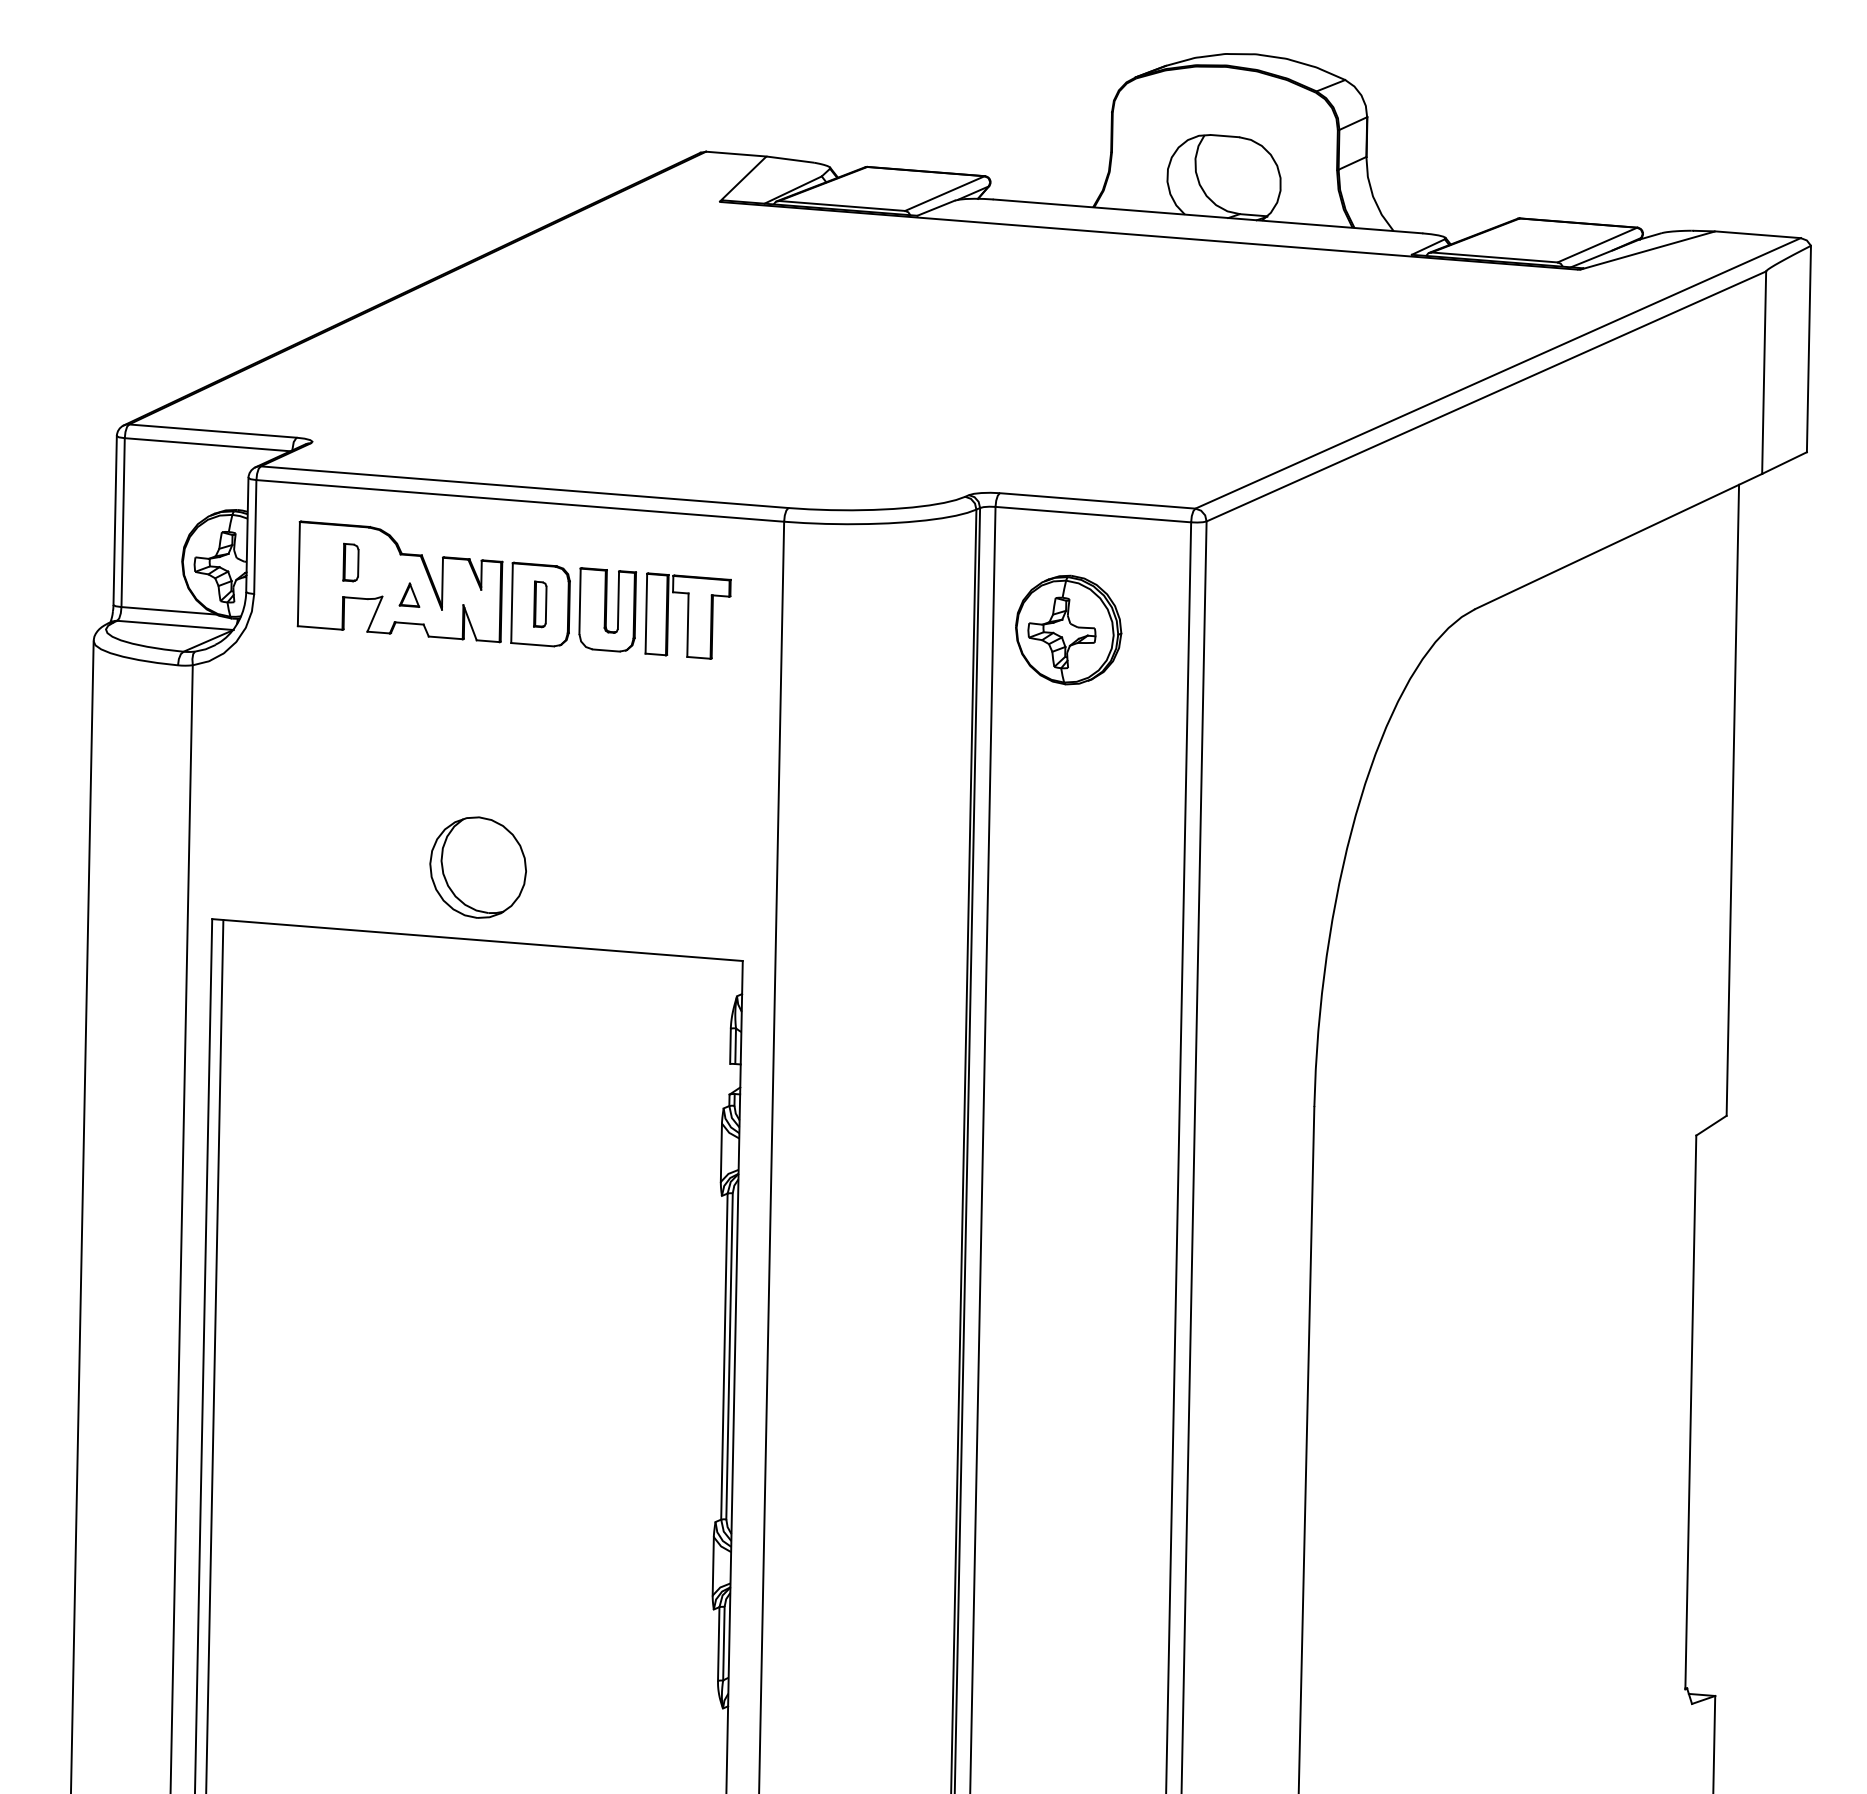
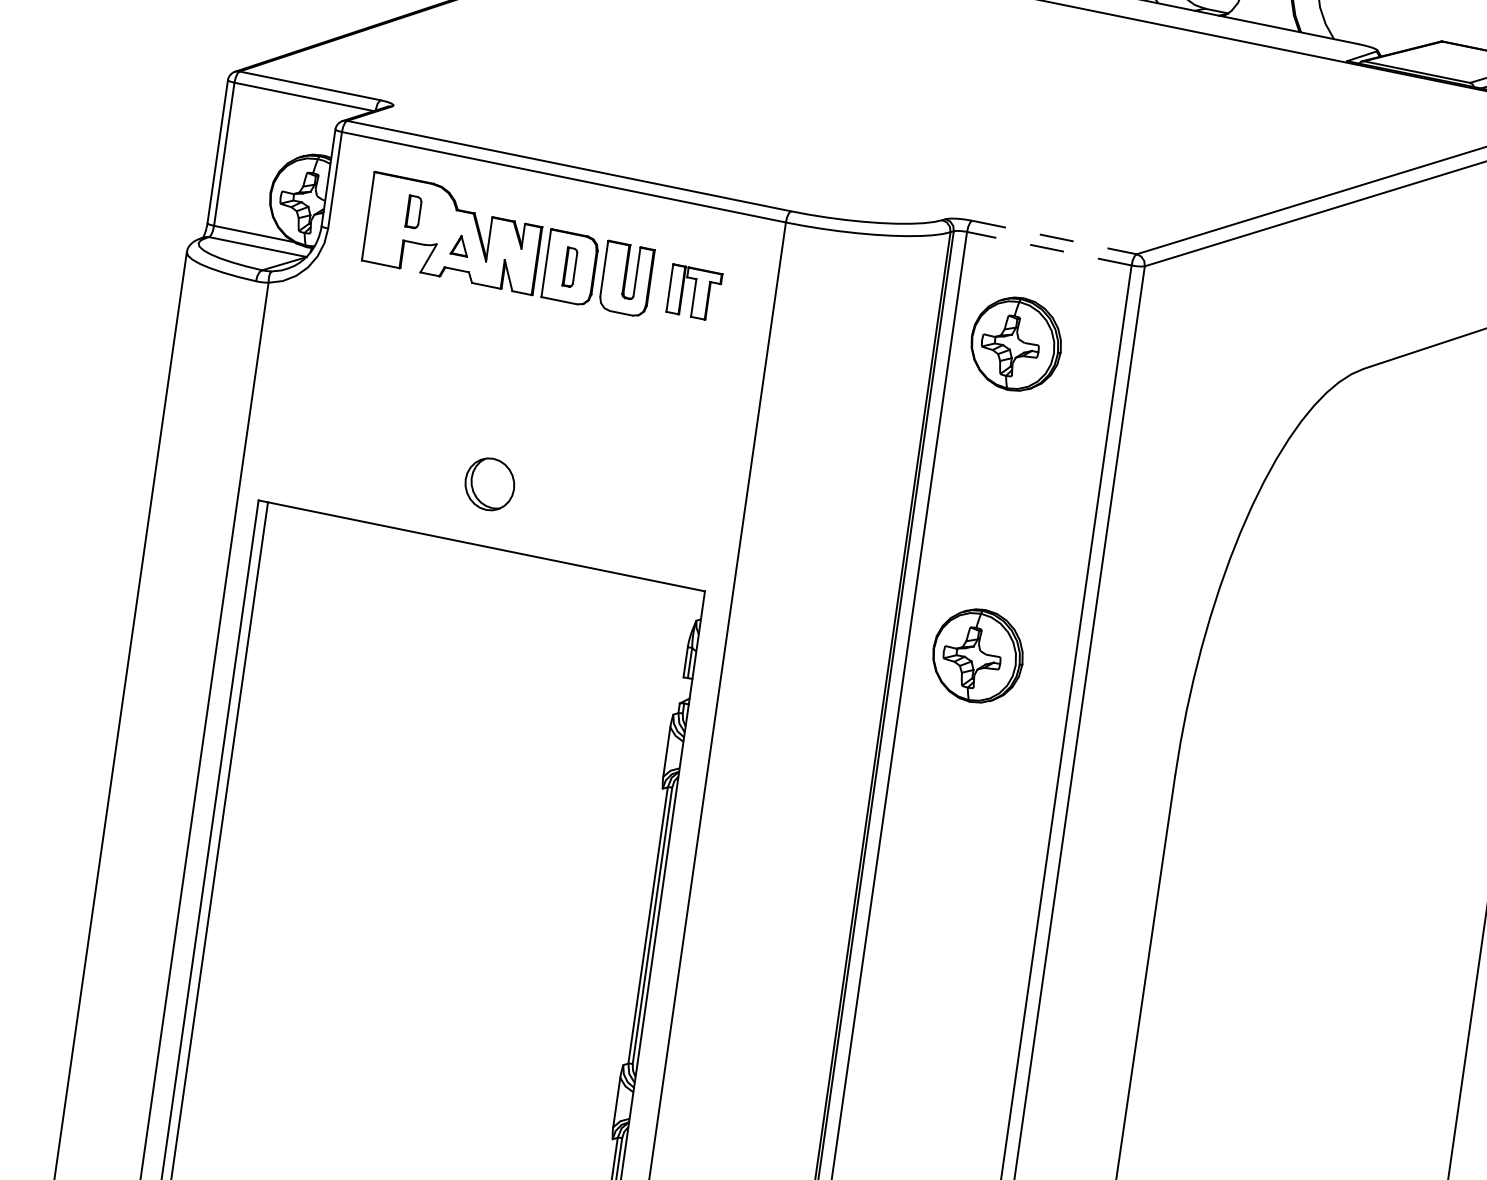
line: (1098, 500) -> (1055, 237), solid -> dashed
line: (1092, 514) -> (1048, 248), solid -> dashed
part: (687, 615) -> (694, 292), size x0.7
part: (477, 867) -> (489, 484), size x0.6
part: (1068, 996) -> (977, 655), added

